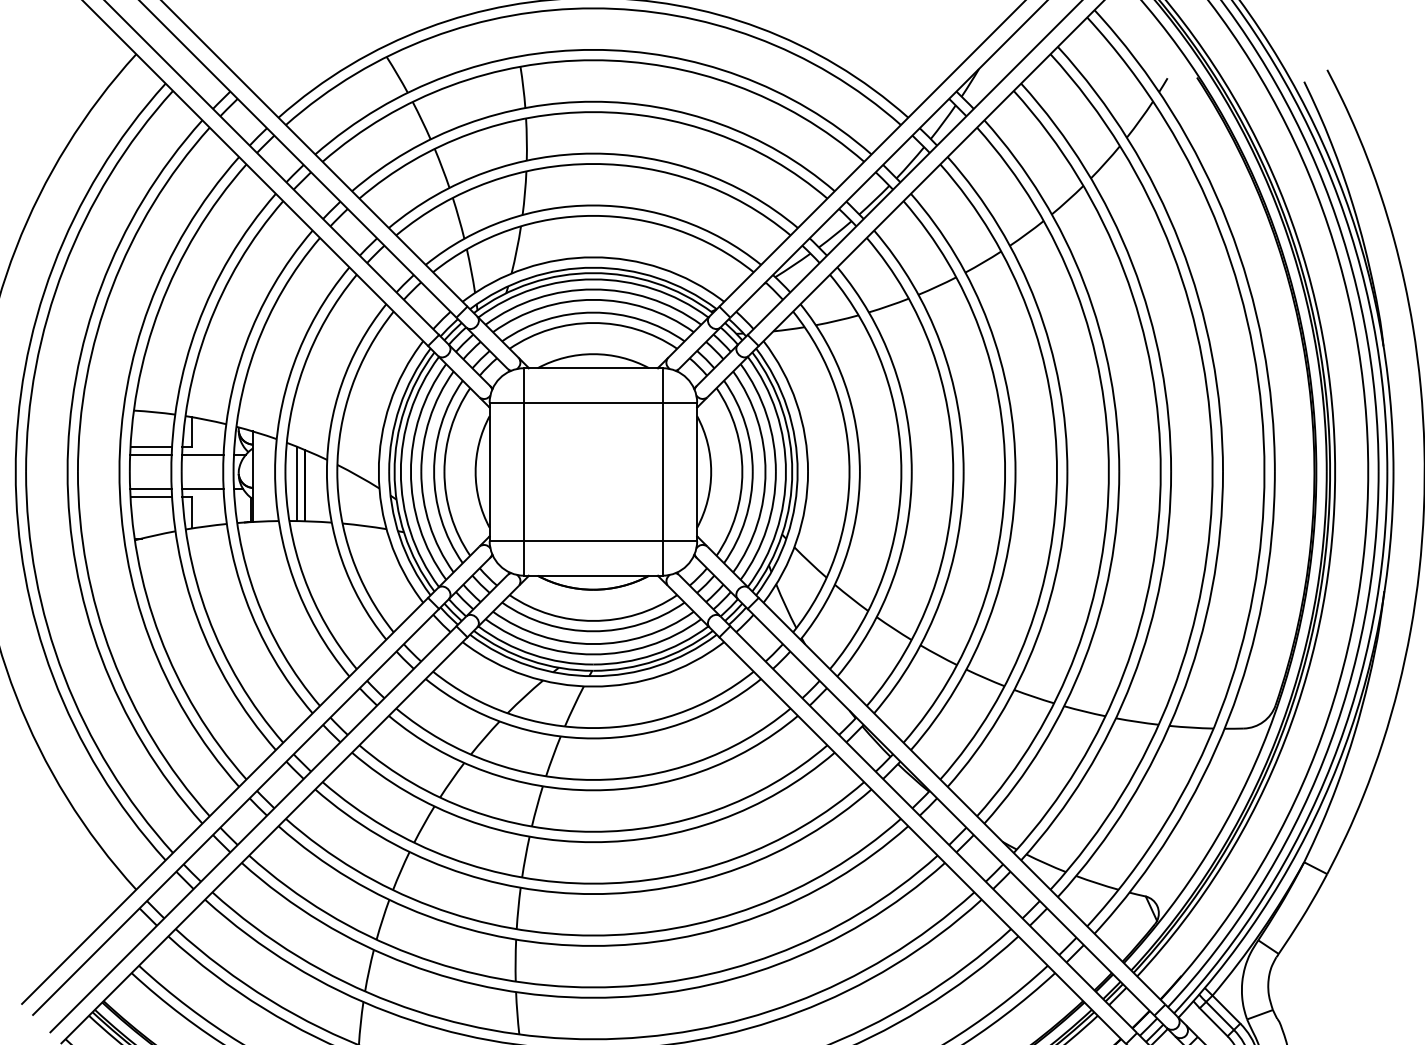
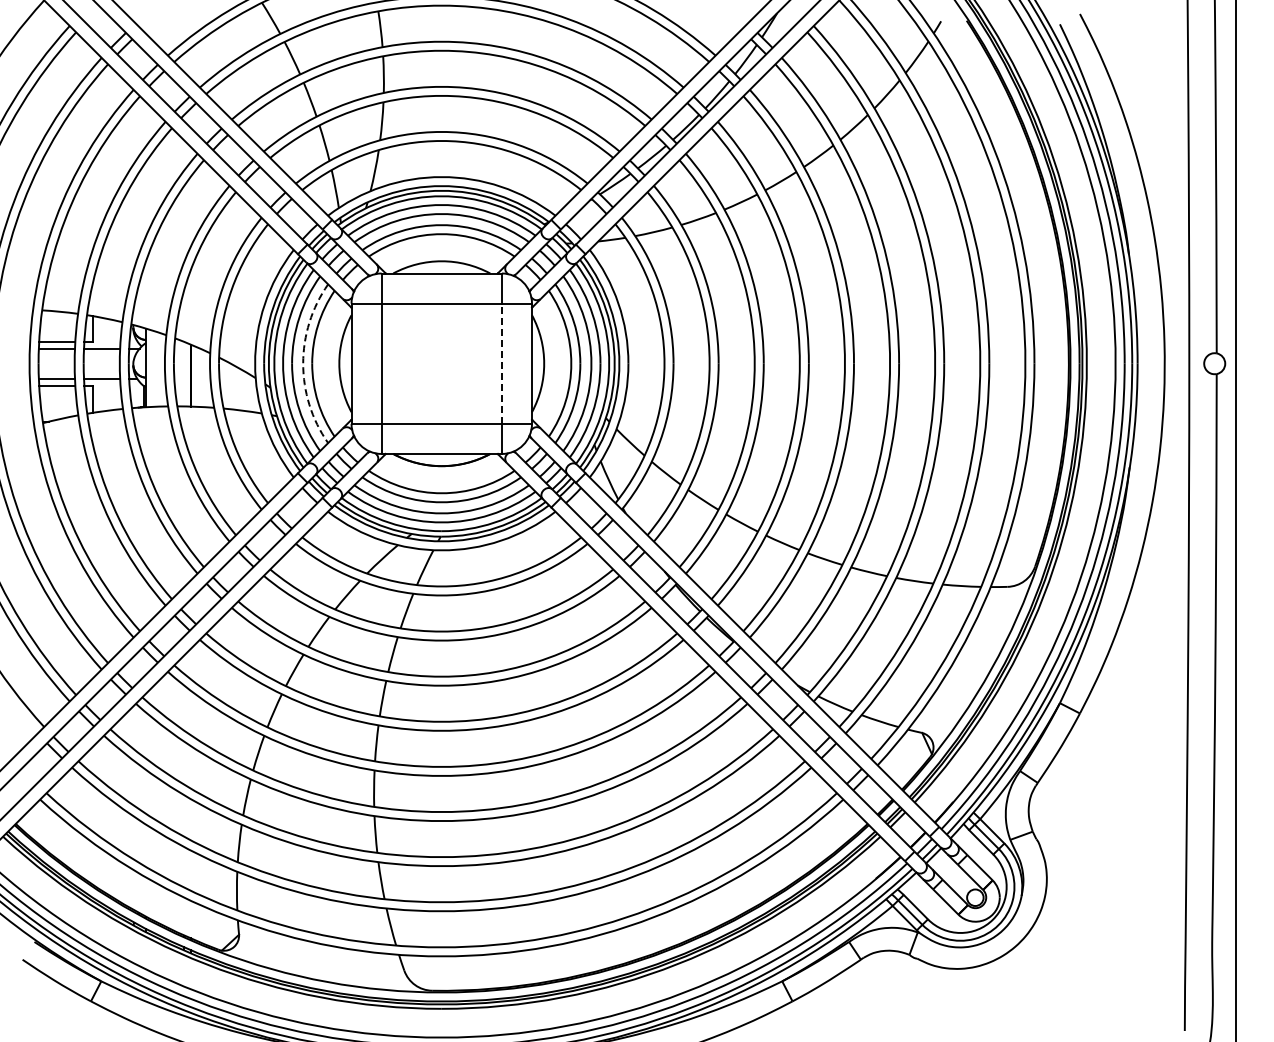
arc: (434, 471) -> (303, 363), solid -> dashed
line: (662, 471) -> (501, 363), solid -> dashed
line: (297, 483) -> (184, 373), removed

